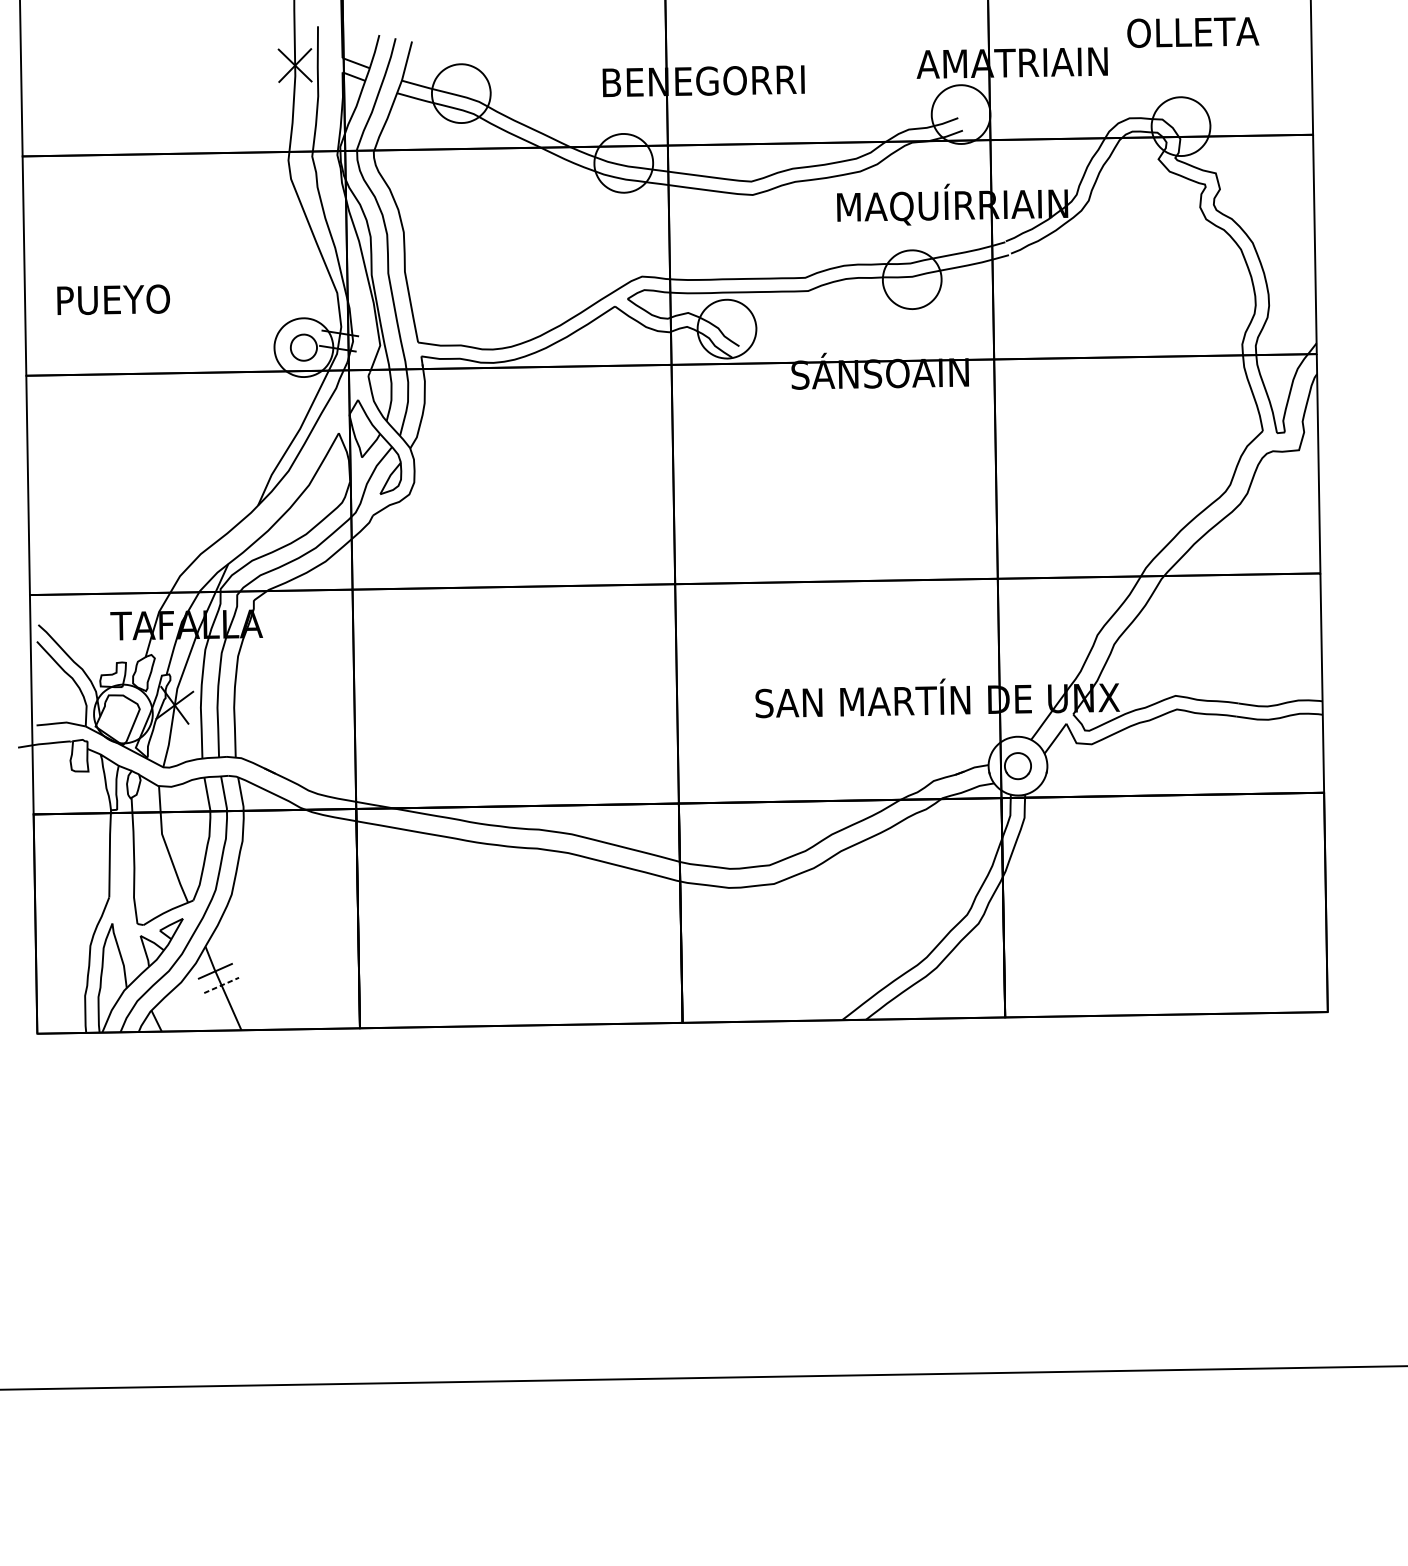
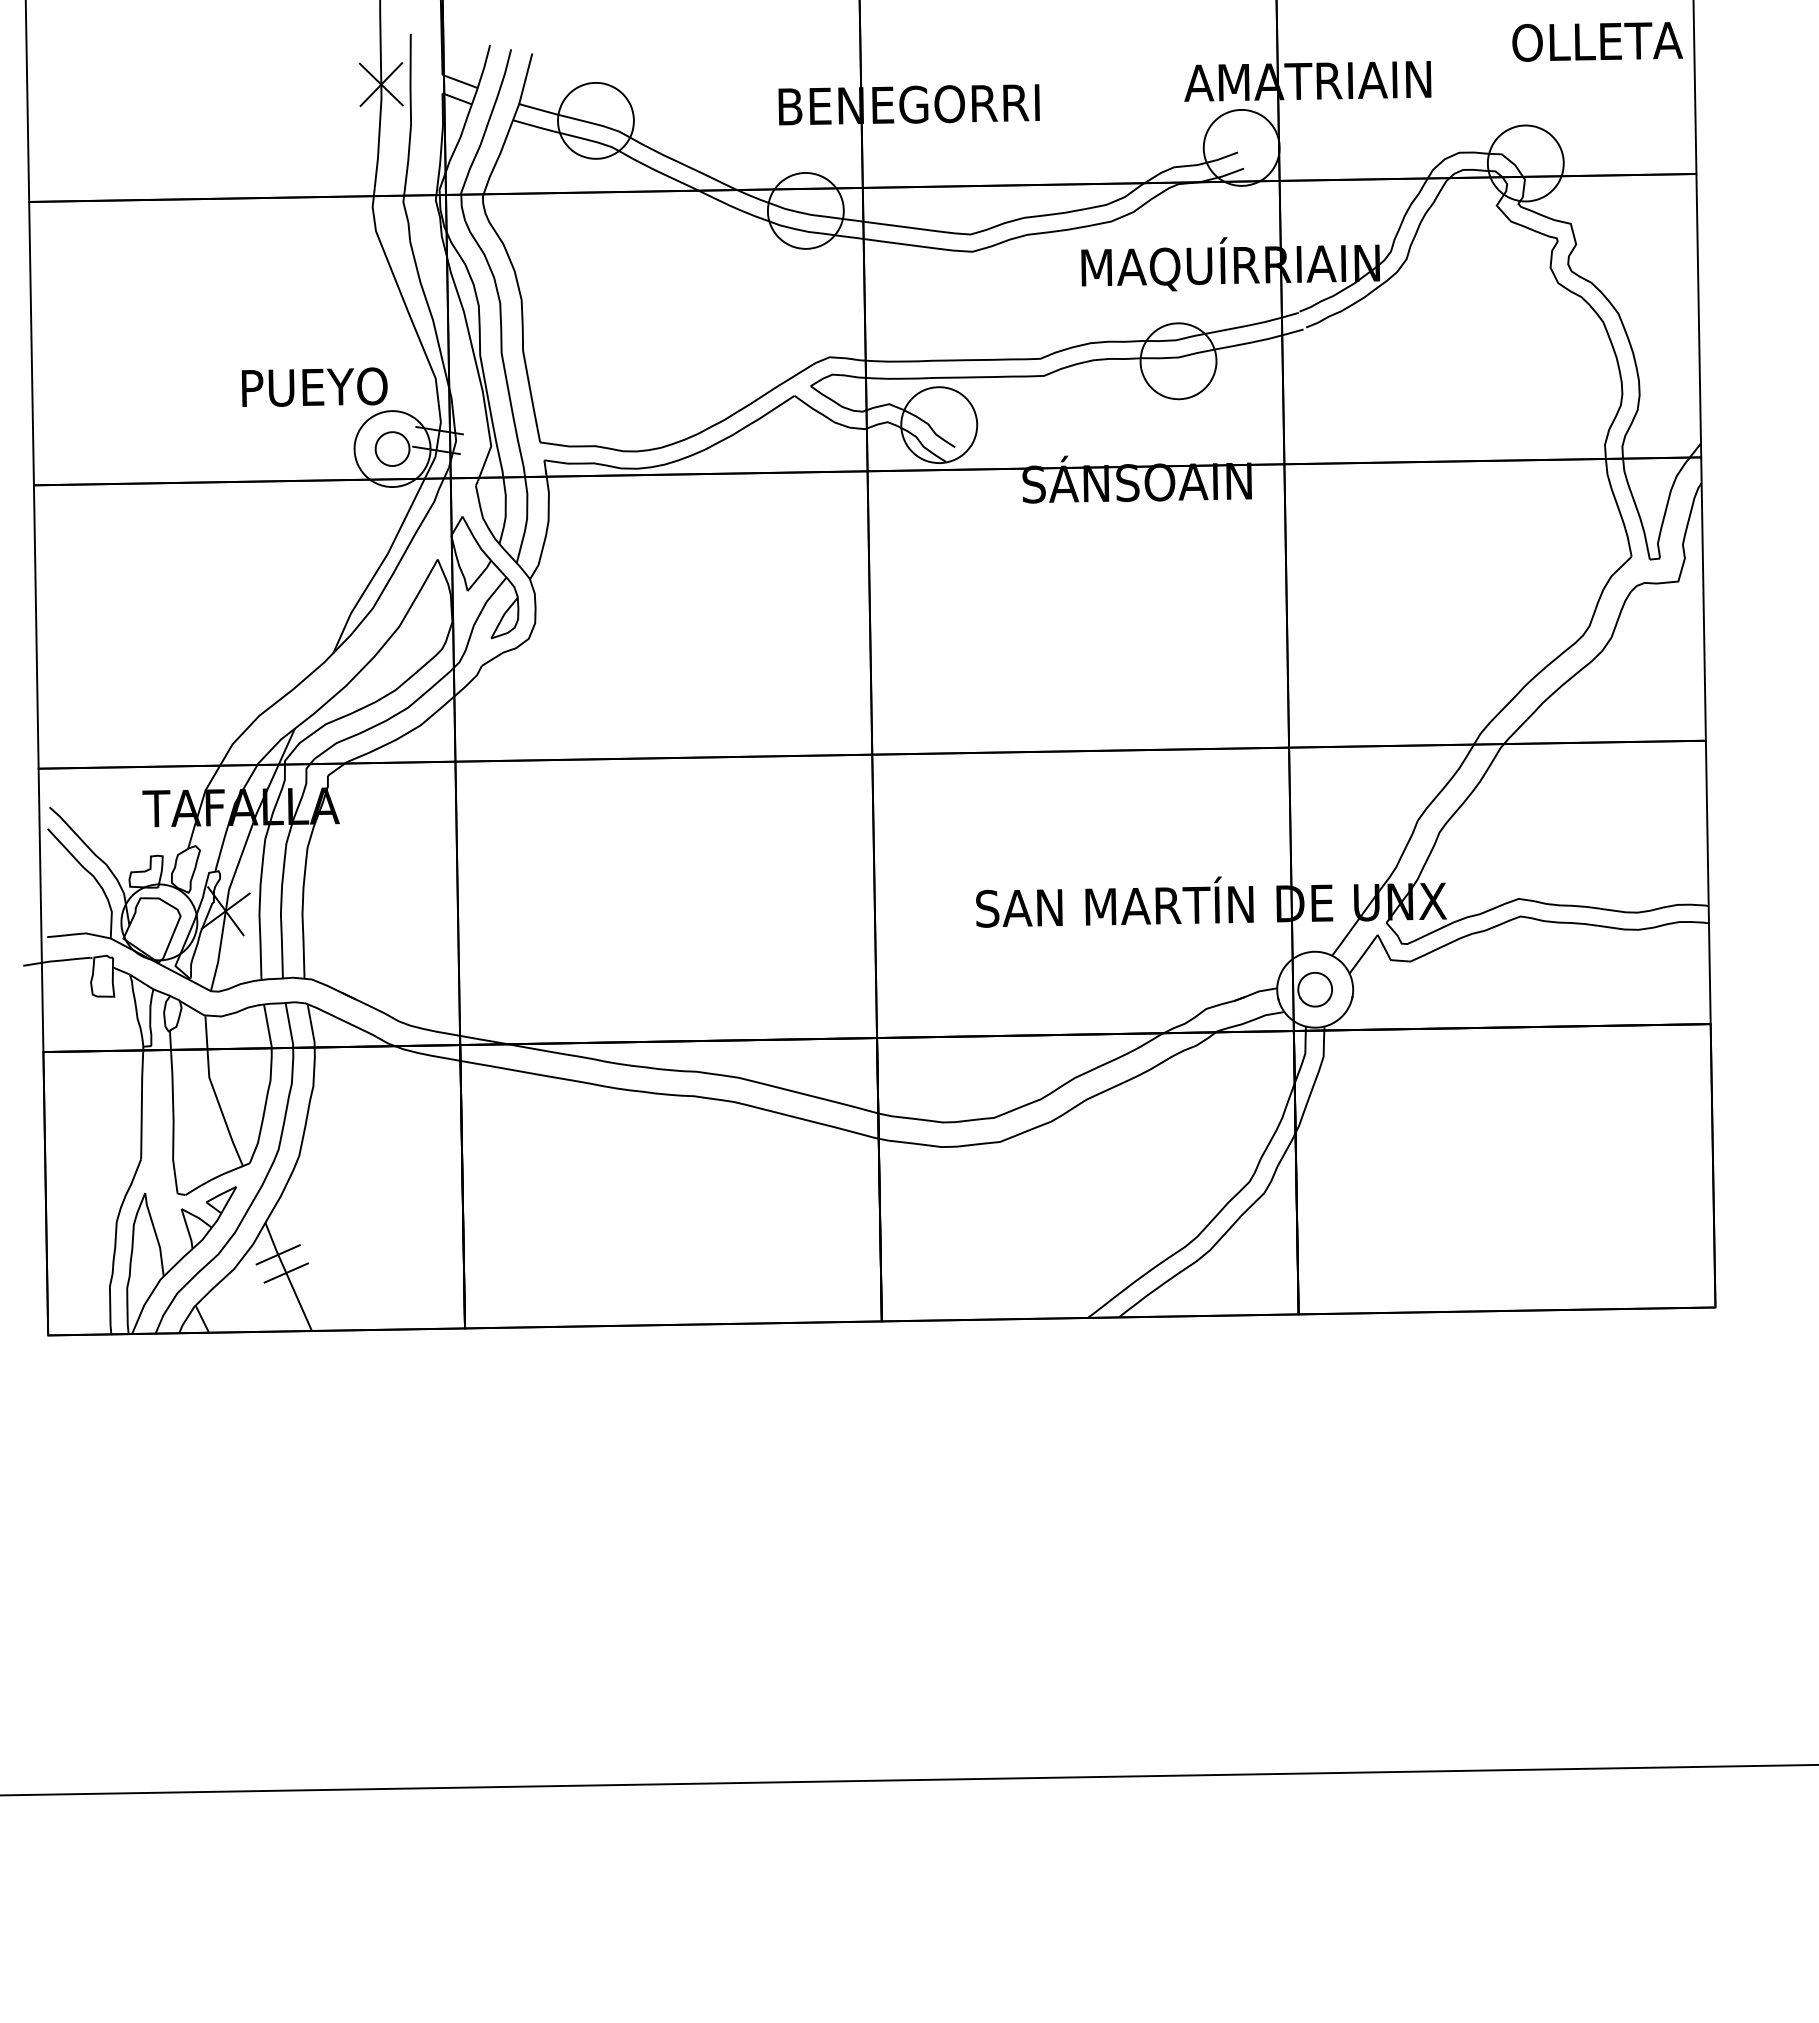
text: (1193, 32) -> (1597, 41), moved
text: (113, 299) -> (314, 386), moved
line: (221, 985) -> (286, 1273), dashed -> solid

